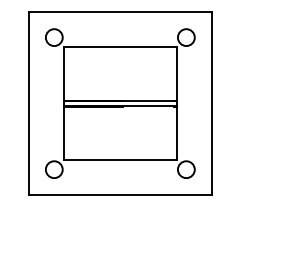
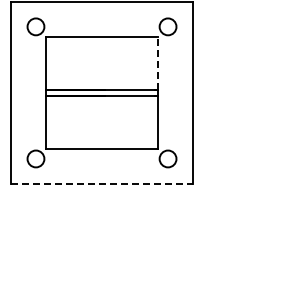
line: (176, 74) -> (158, 63), solid -> dashed
line: (120, 195) -> (102, 184), solid -> dashed

